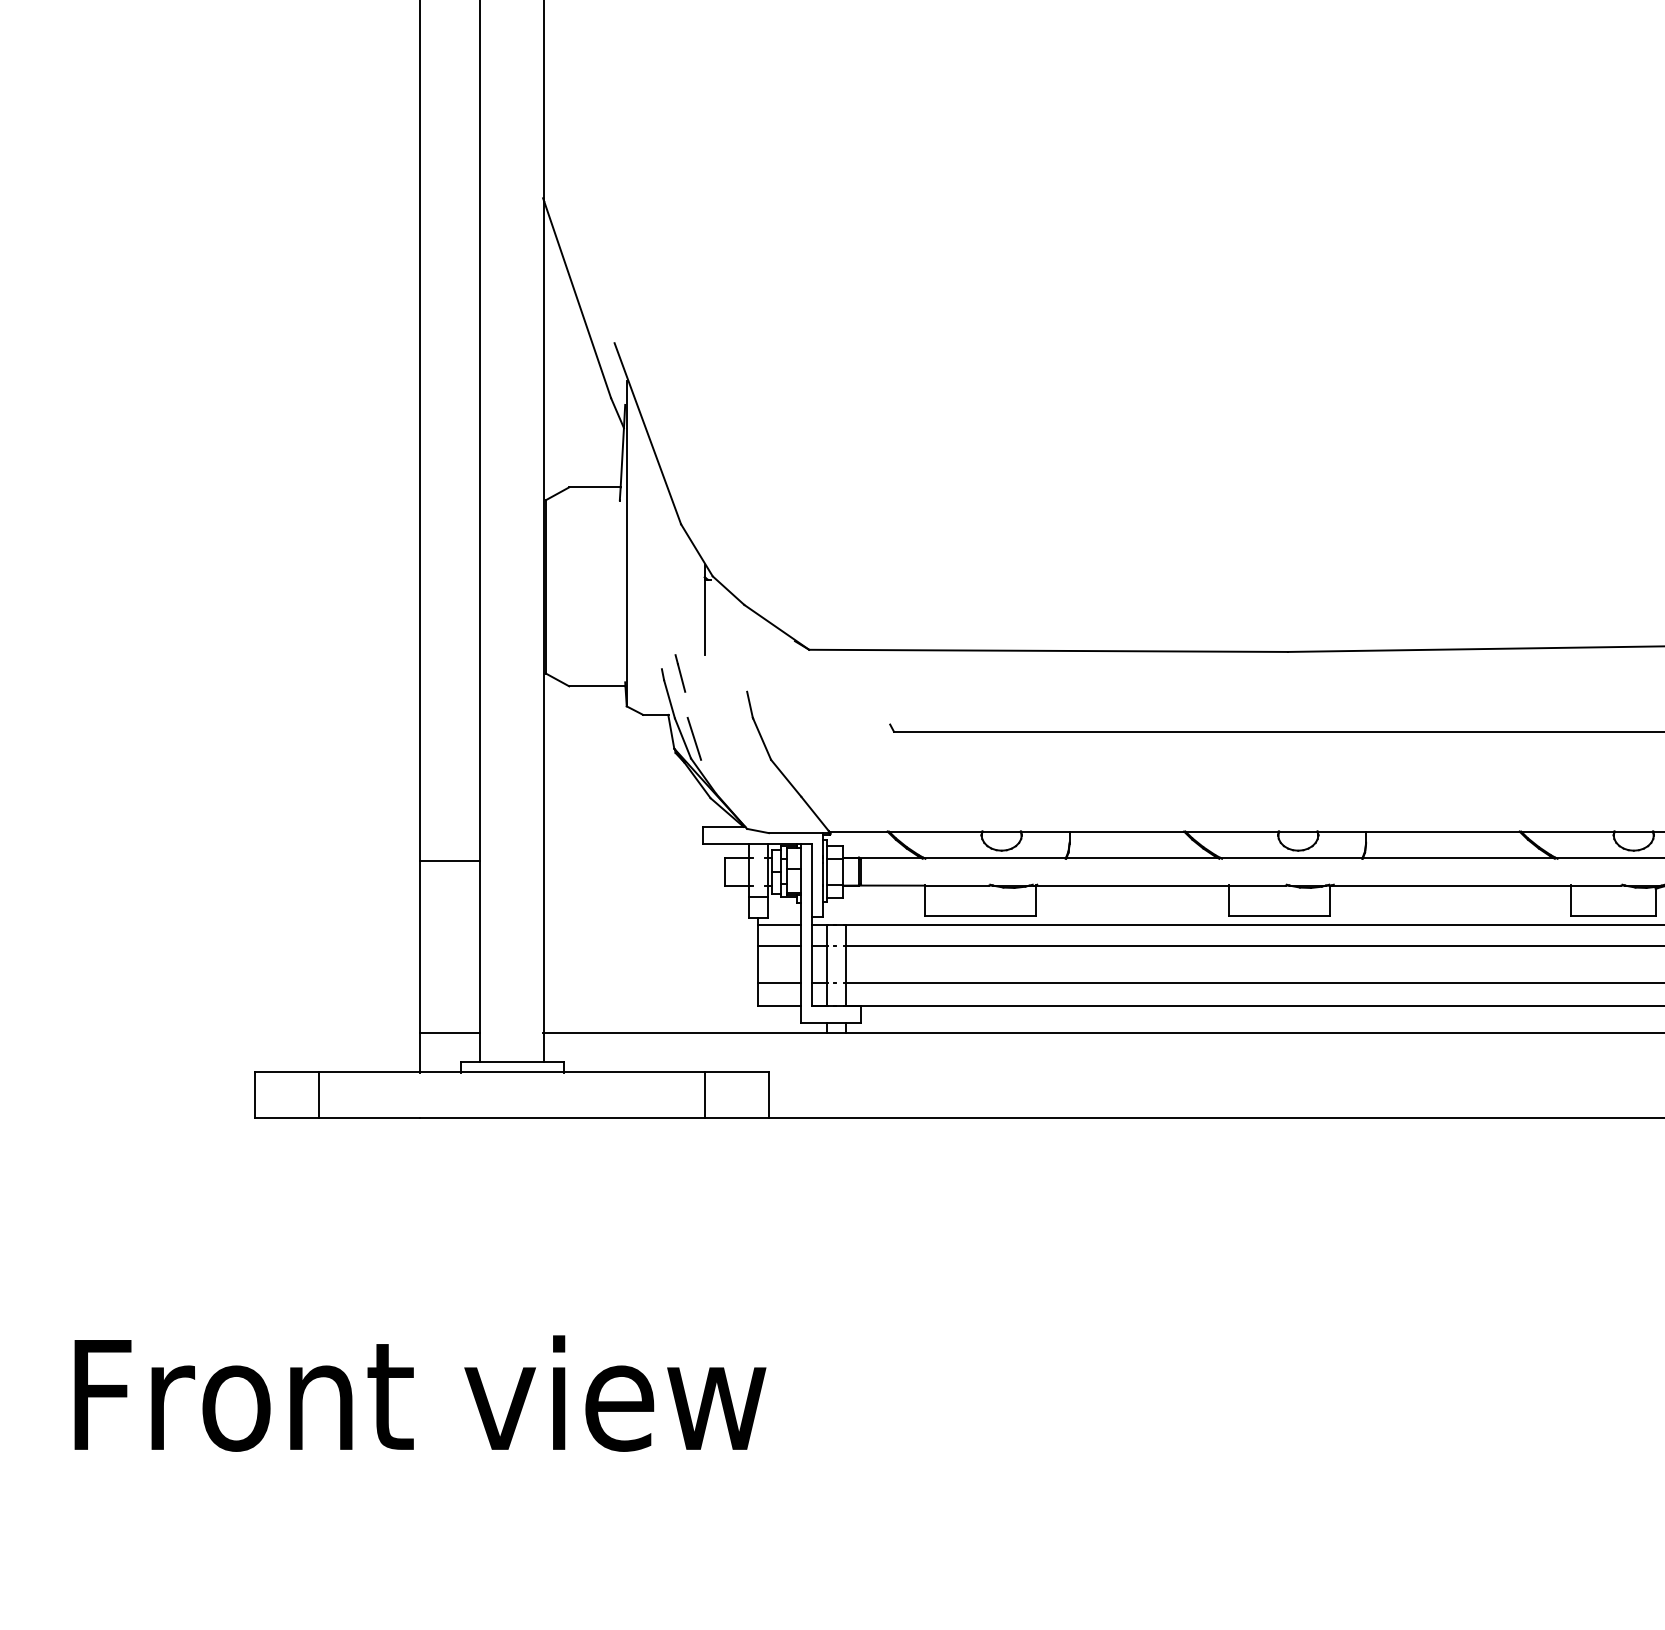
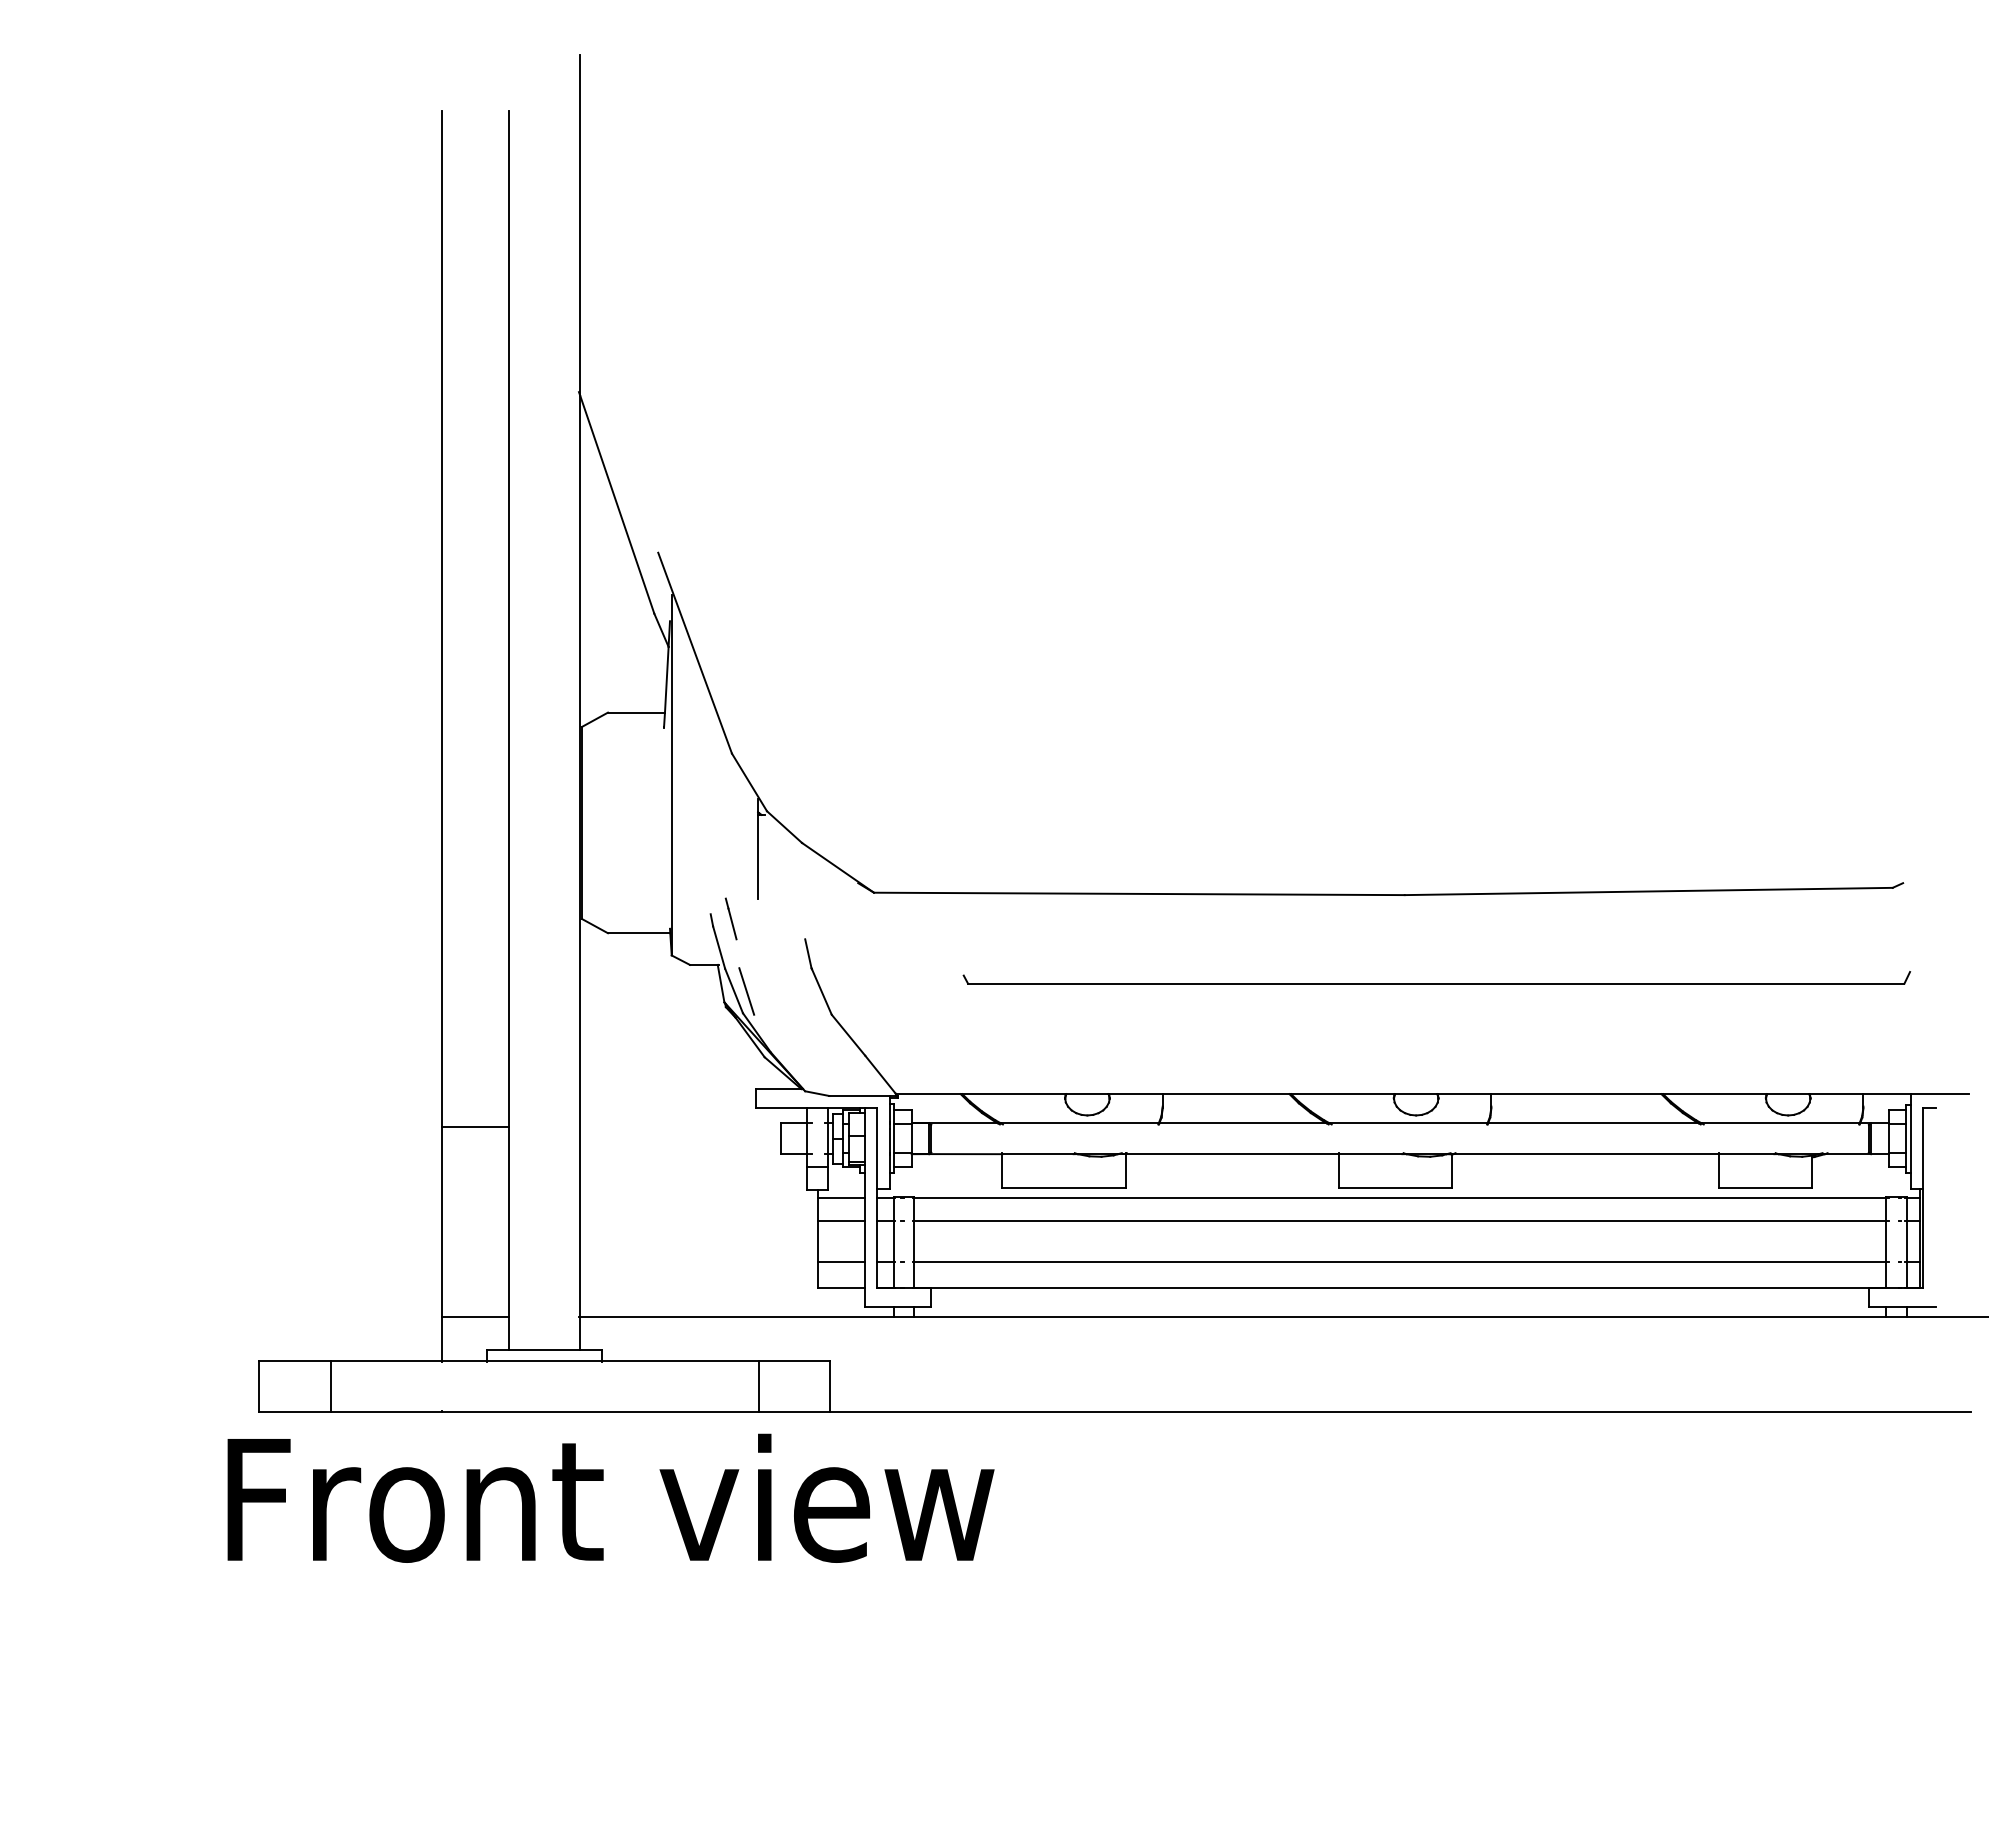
text: (419, 1392) -> (610, 1497), moved

